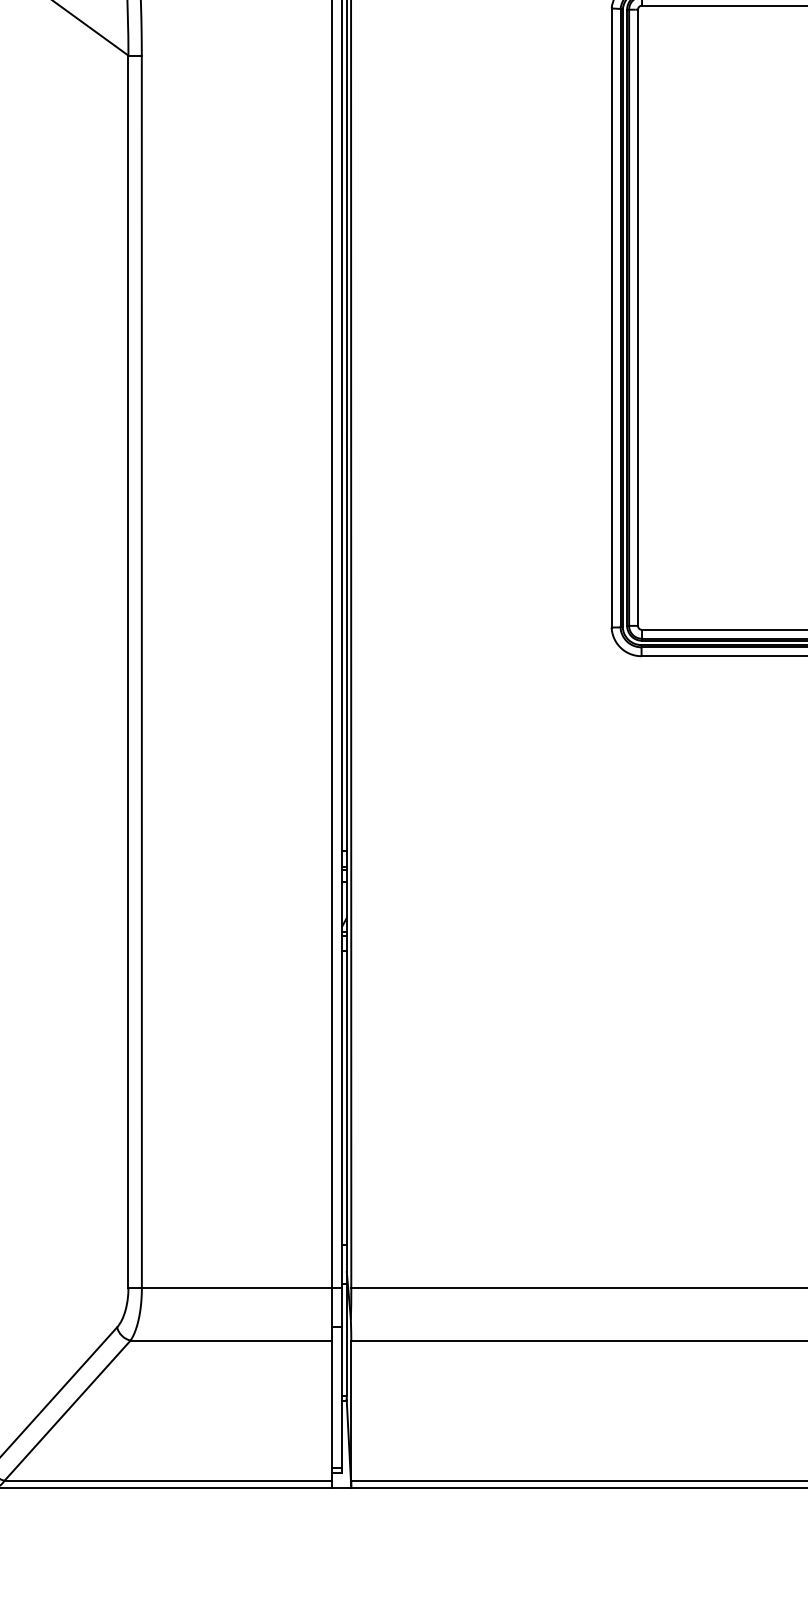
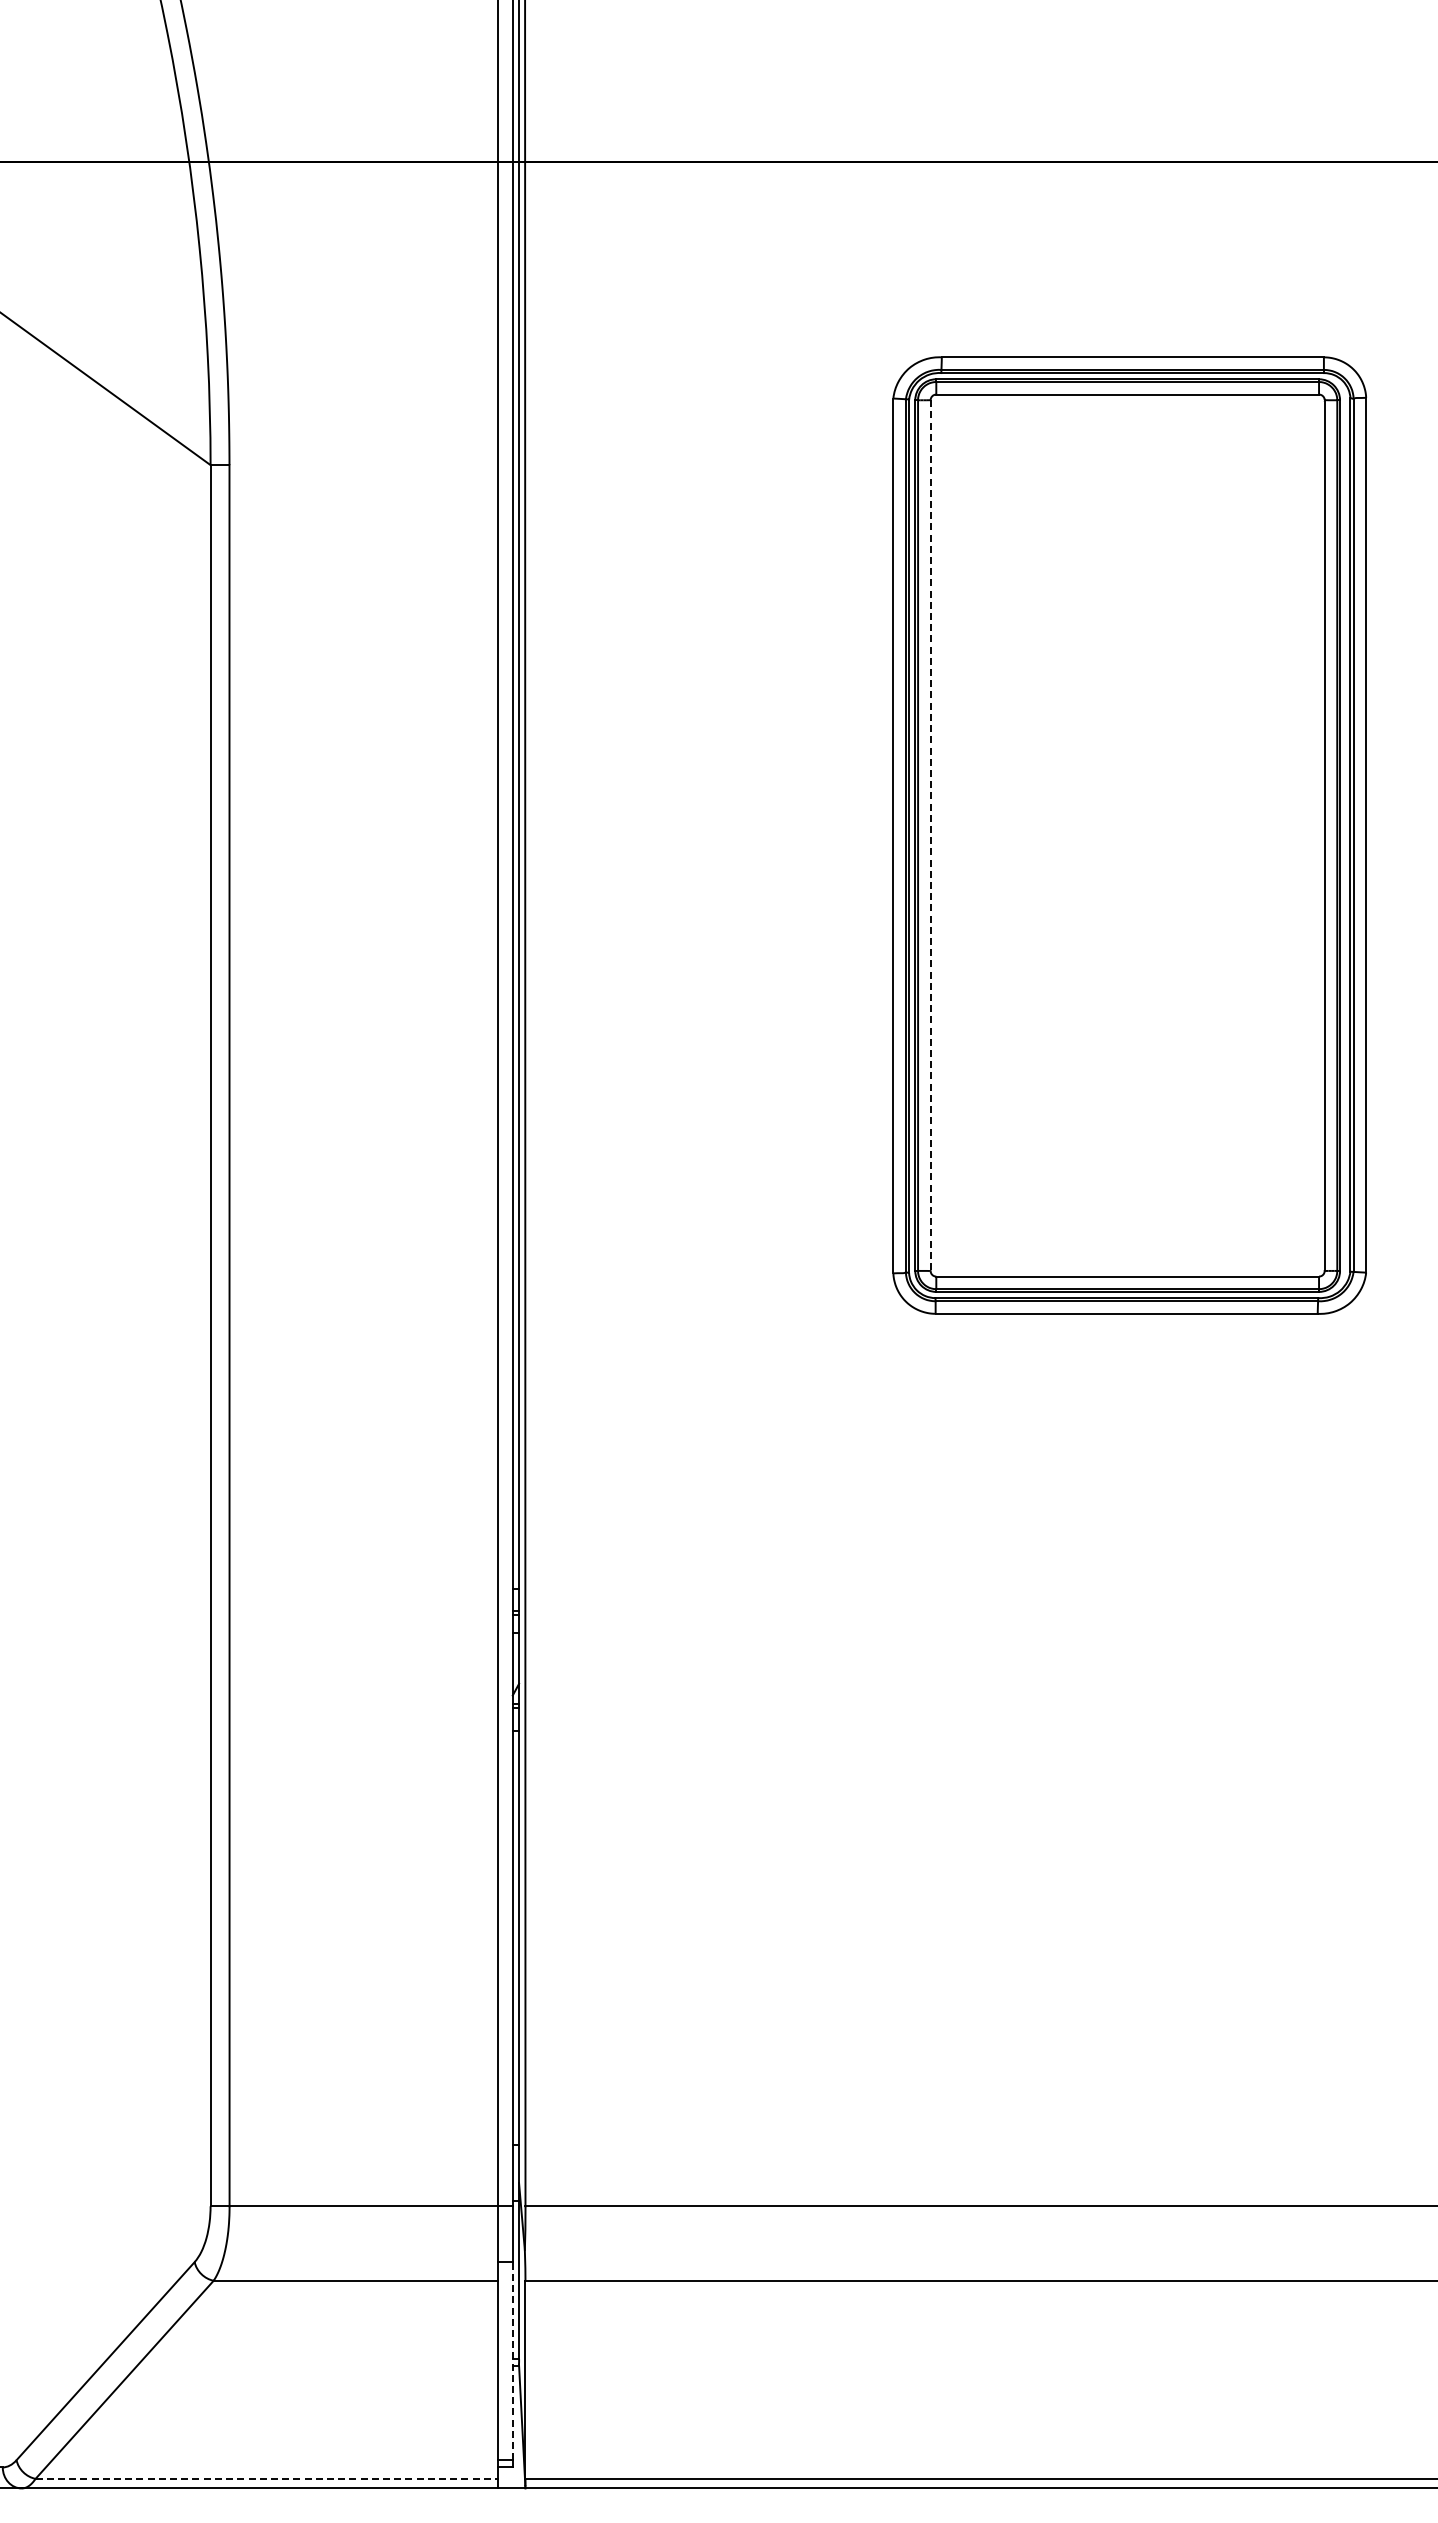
line: (637, 318) -> (930, 836), solid -> dashed
line: (342, 1396) -> (512, 2360), solid -> dashed
line: (168, 1480) -> (267, 2478), solid -> dashed

